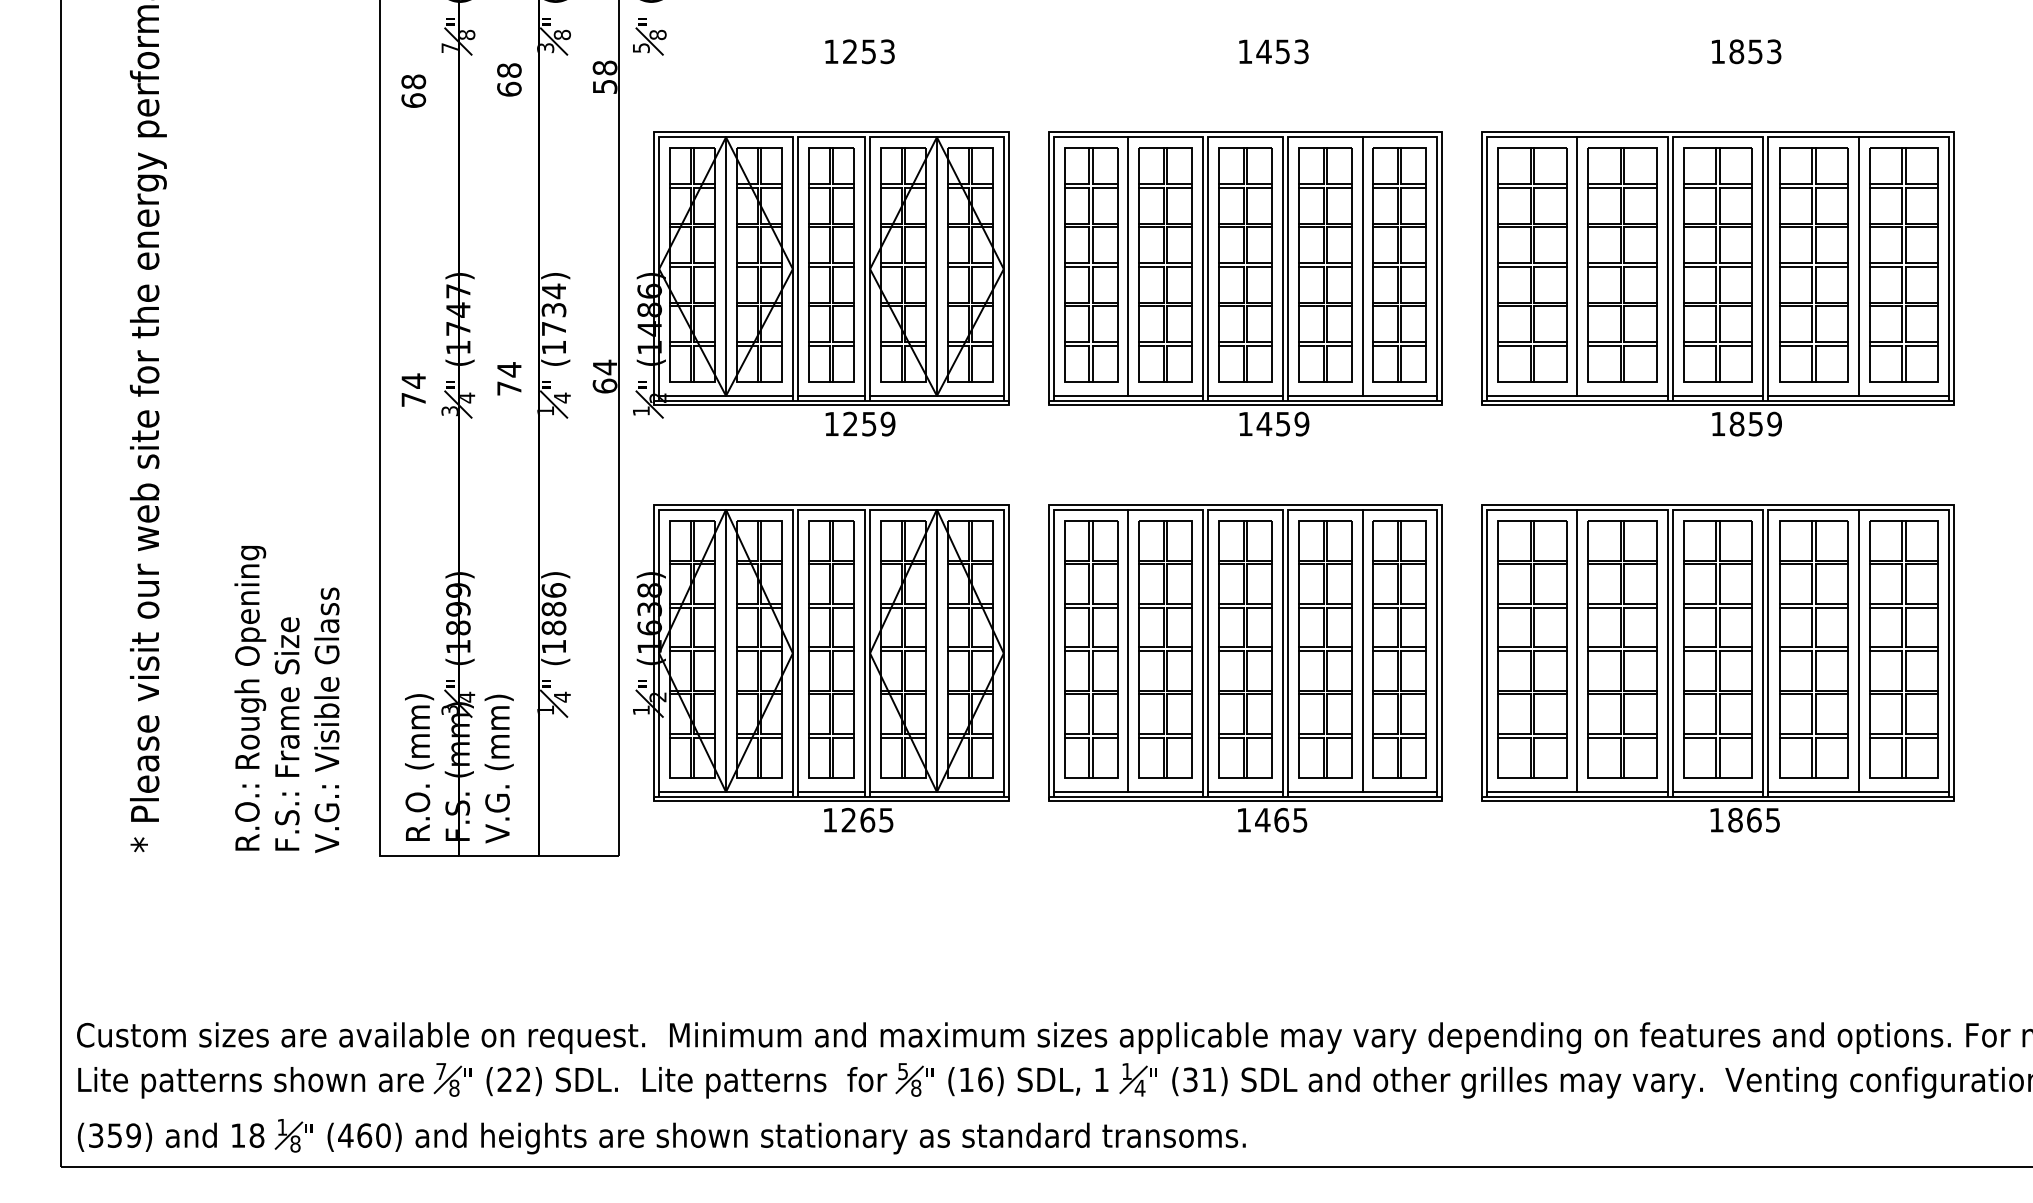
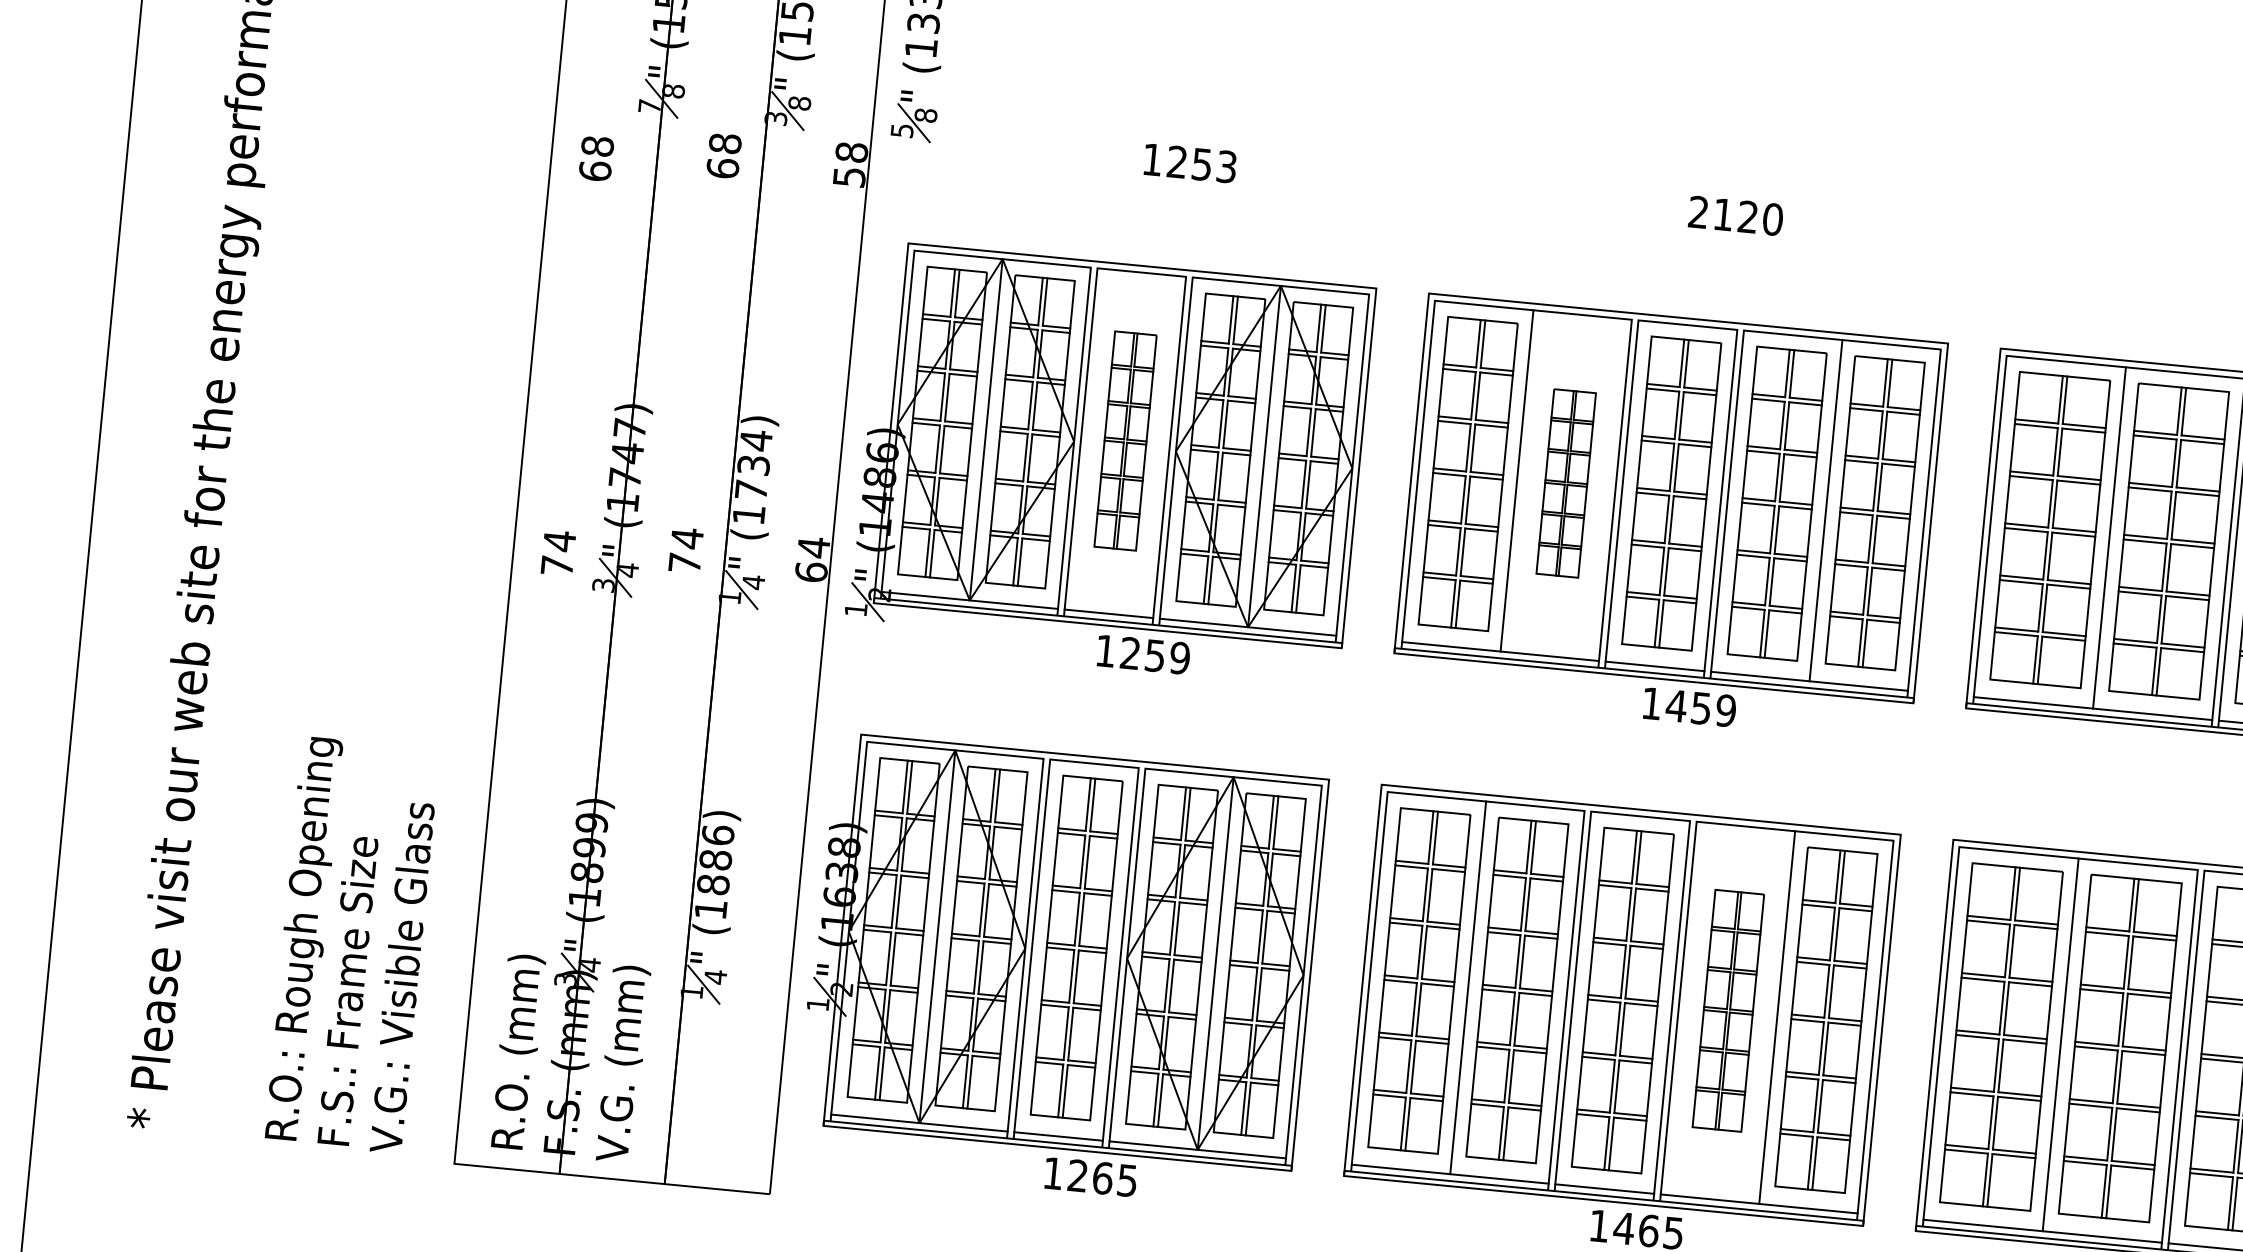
text: (1273, 51) -> (1735, 215), 1453 -> 2120
part: (831, 264) -> (1125, 440), size x0.7
part: (1165, 264) -> (1566, 482), size x0.6
part: (1325, 649) -> (1728, 1011), size x0.7

